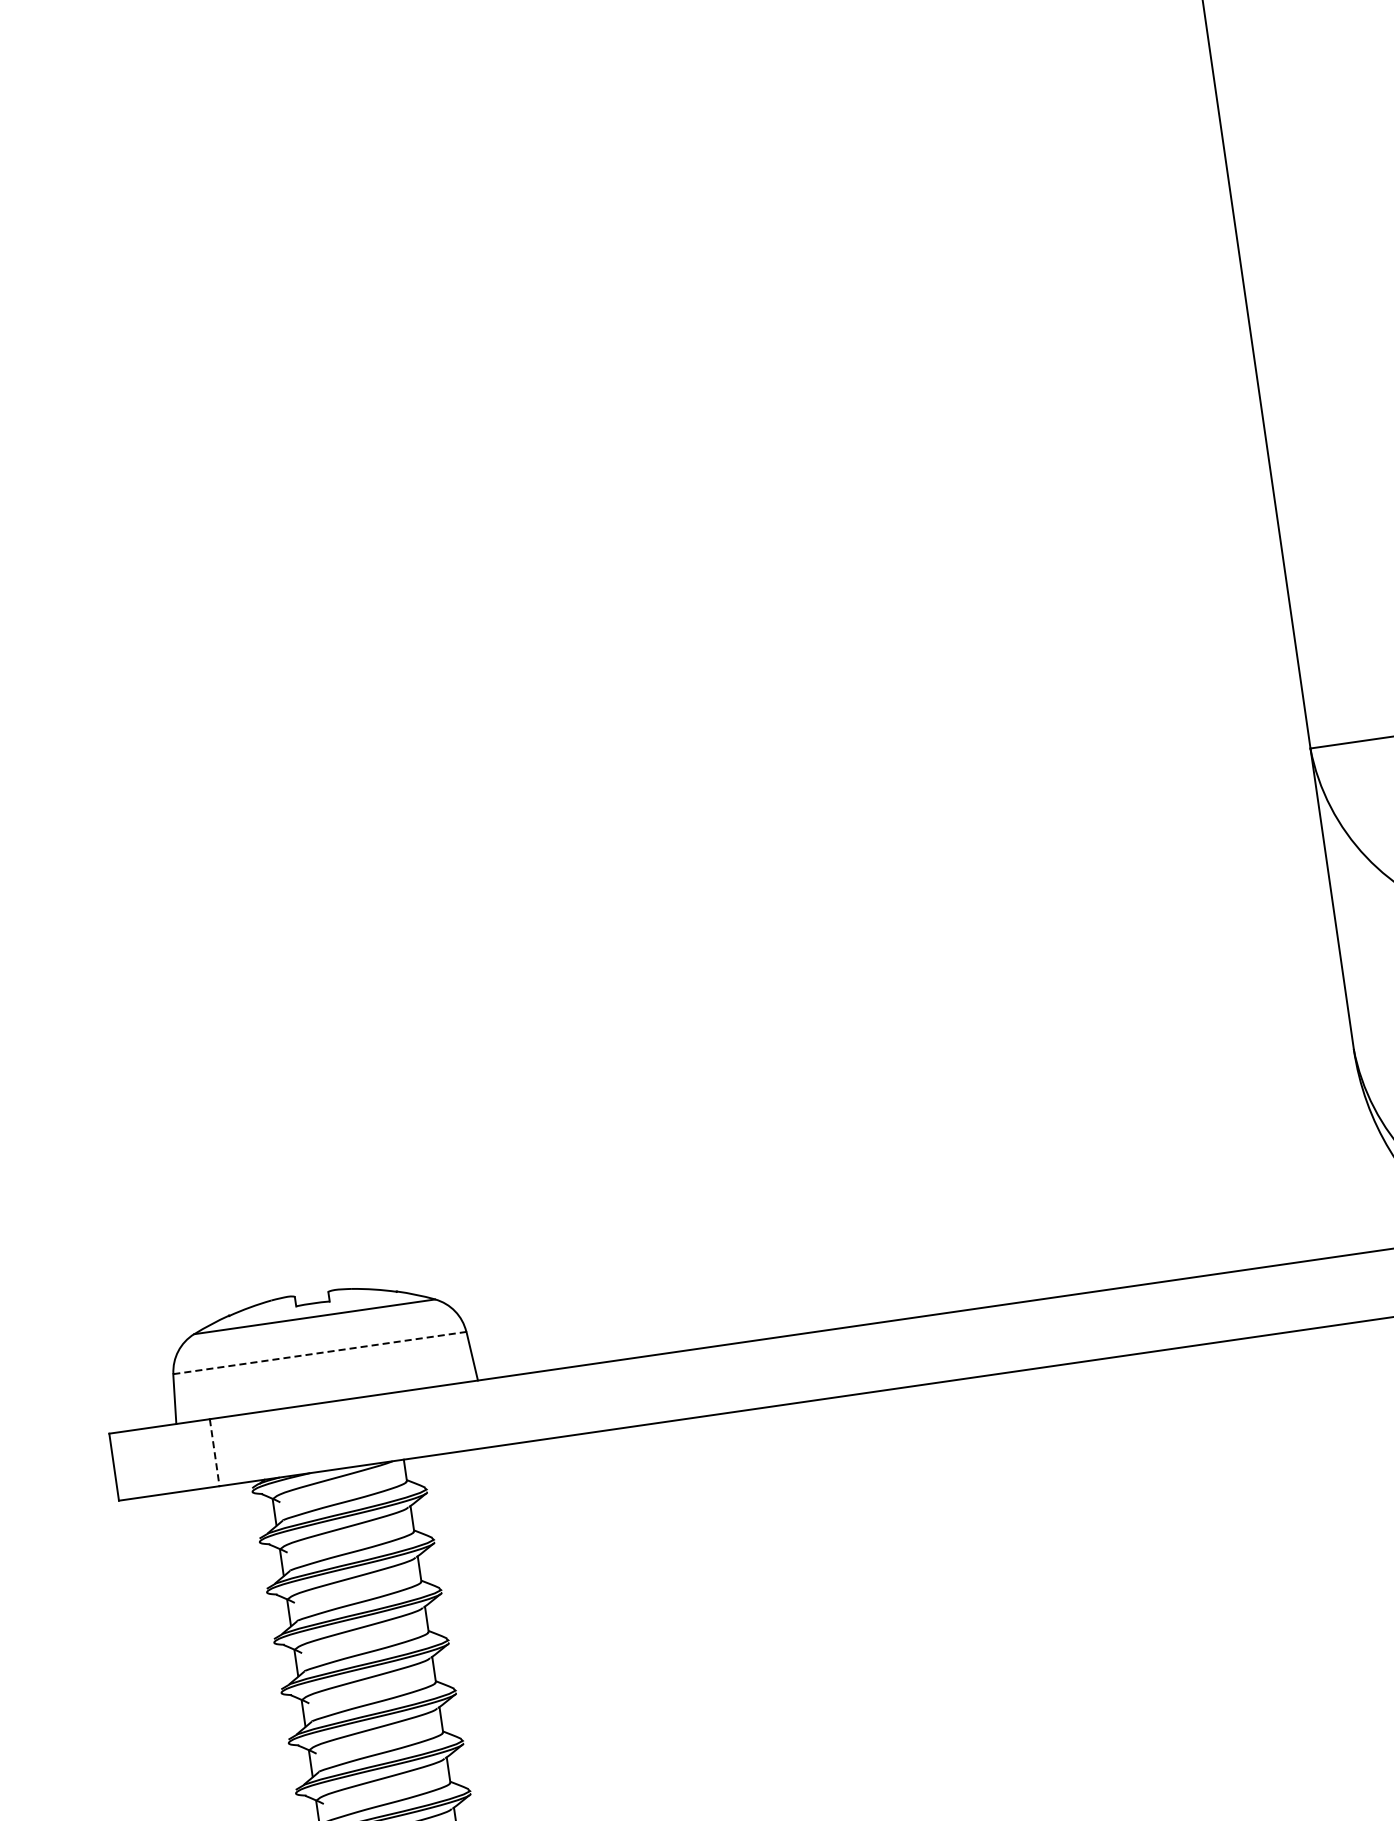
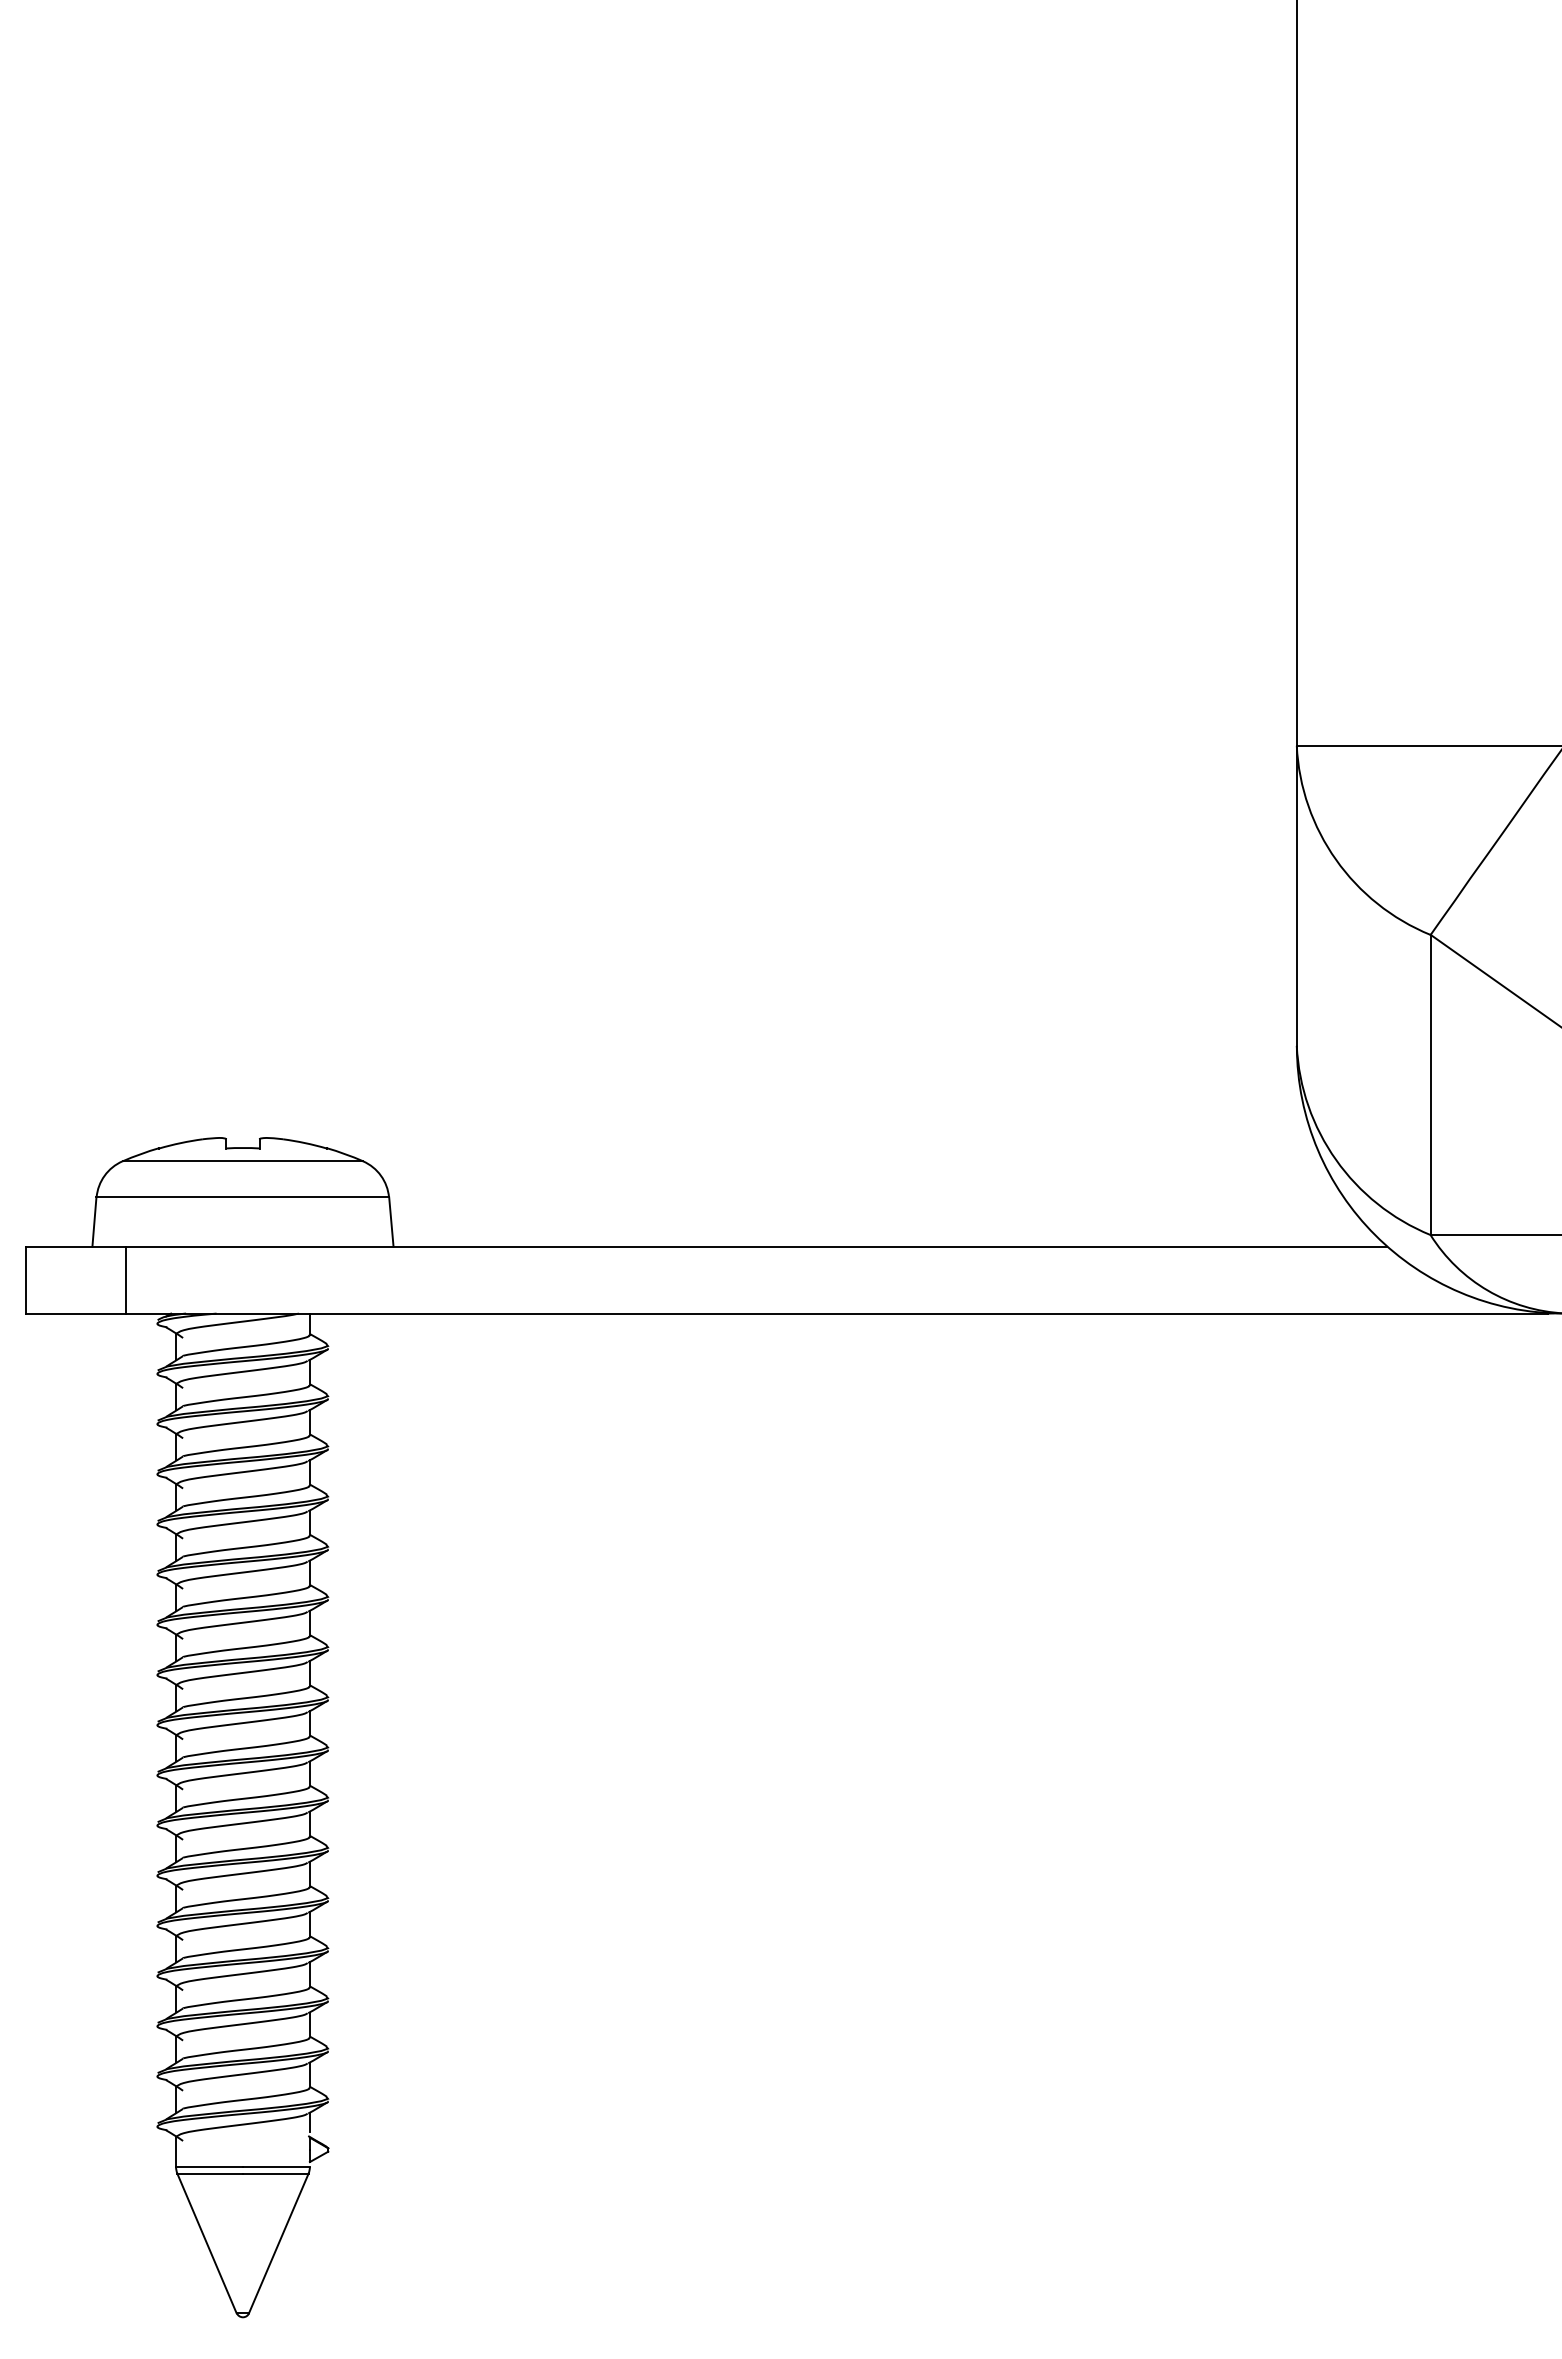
line: (320, 1352) -> (243, 1197), dashed -> solid
line: (214, 1453) -> (125, 1280), dashed -> solid

